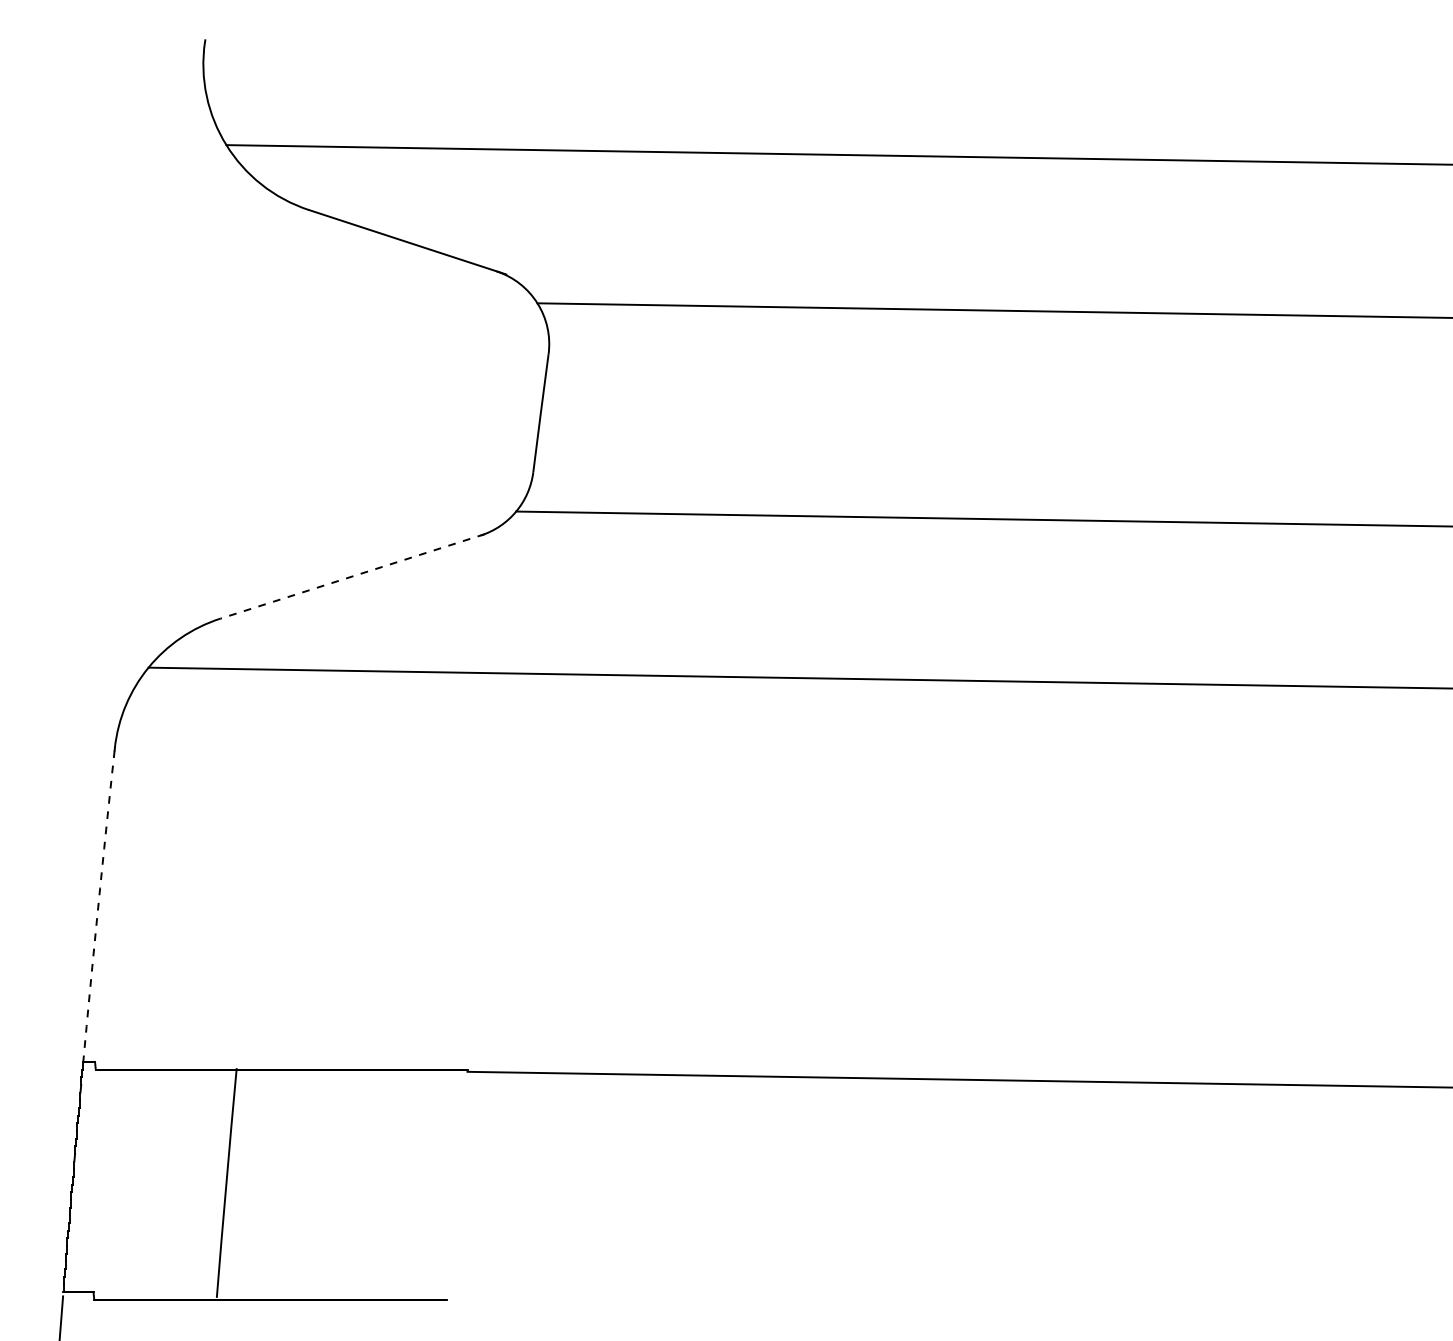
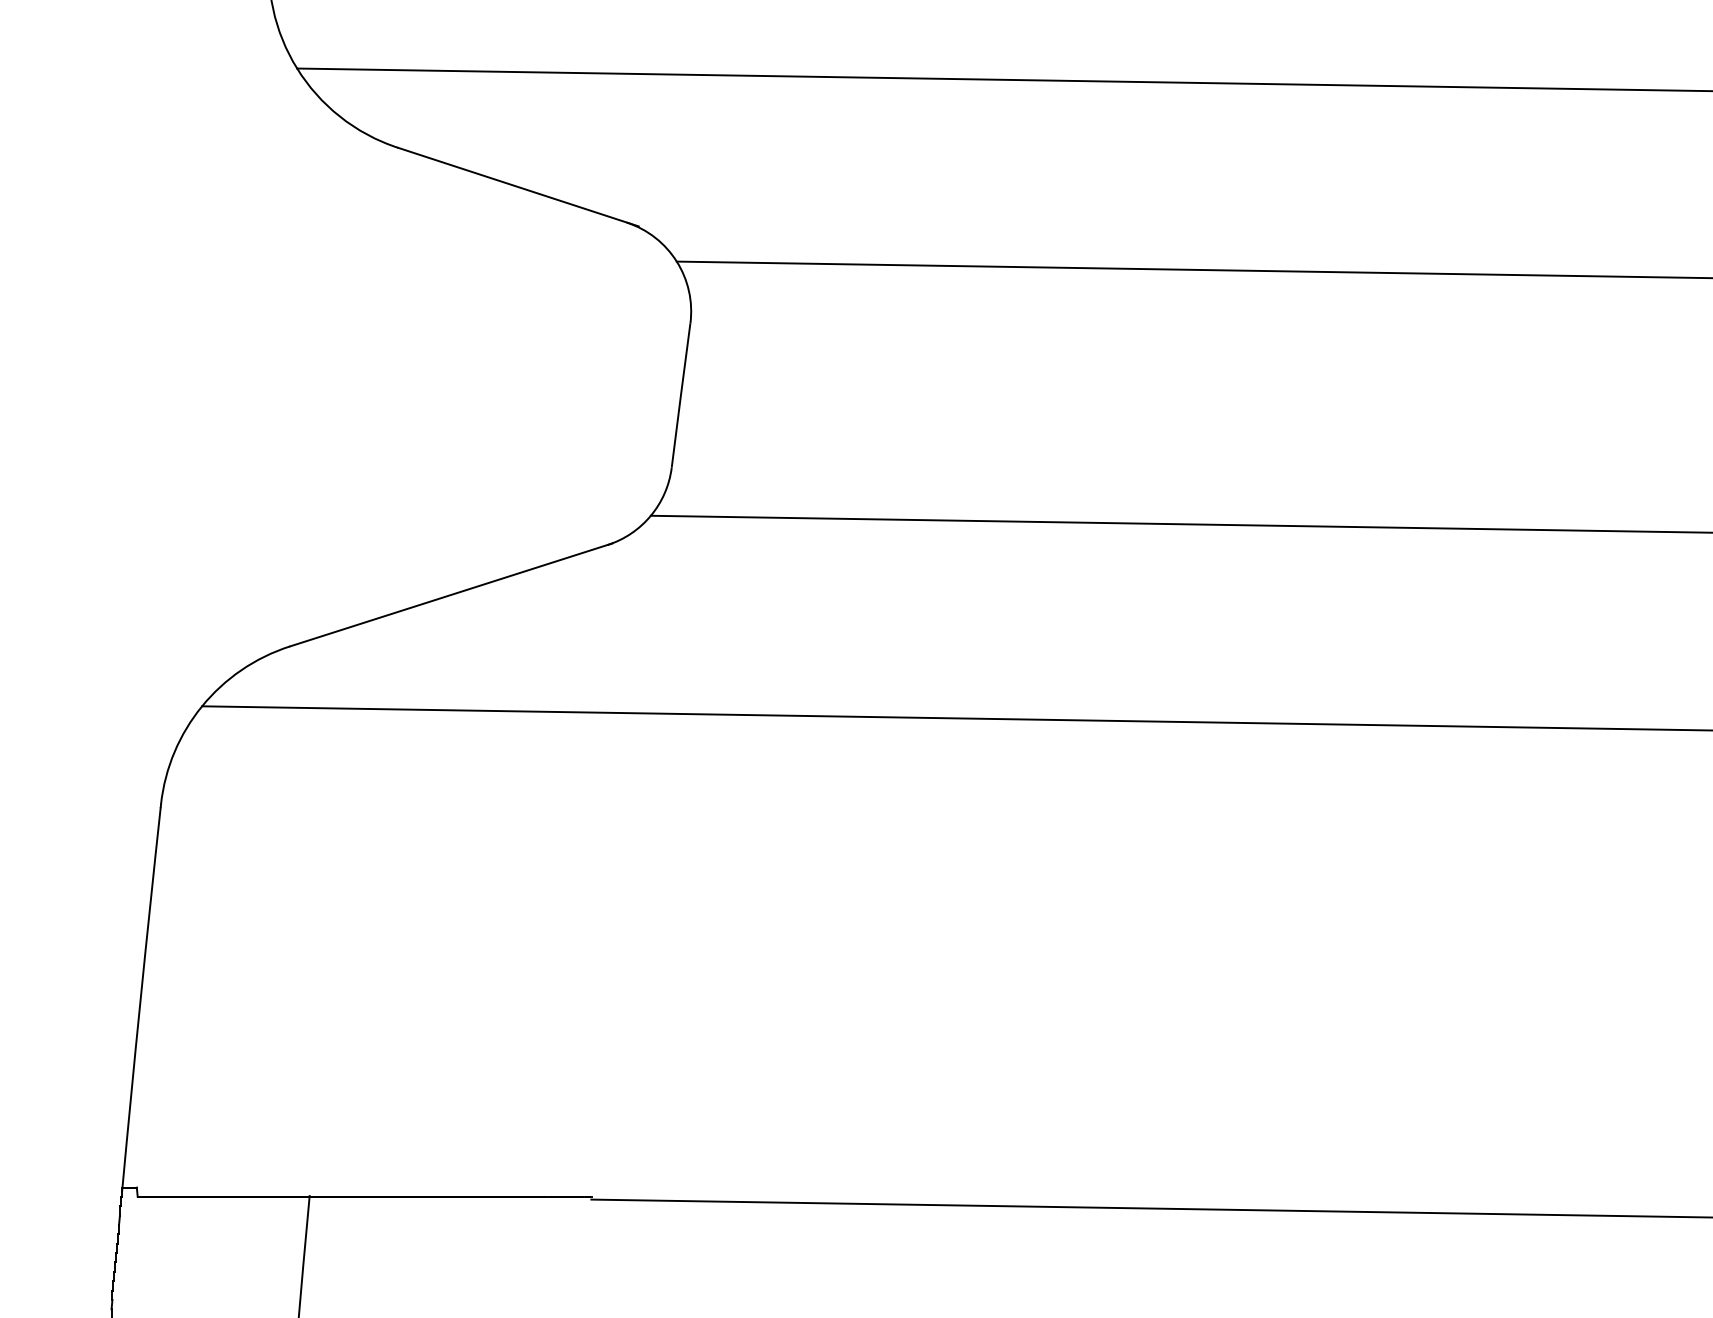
line: (352, 576) -> (451, 595), dashed -> solid
arc: (98, 907) -> (141, 999), dashed -> solid

